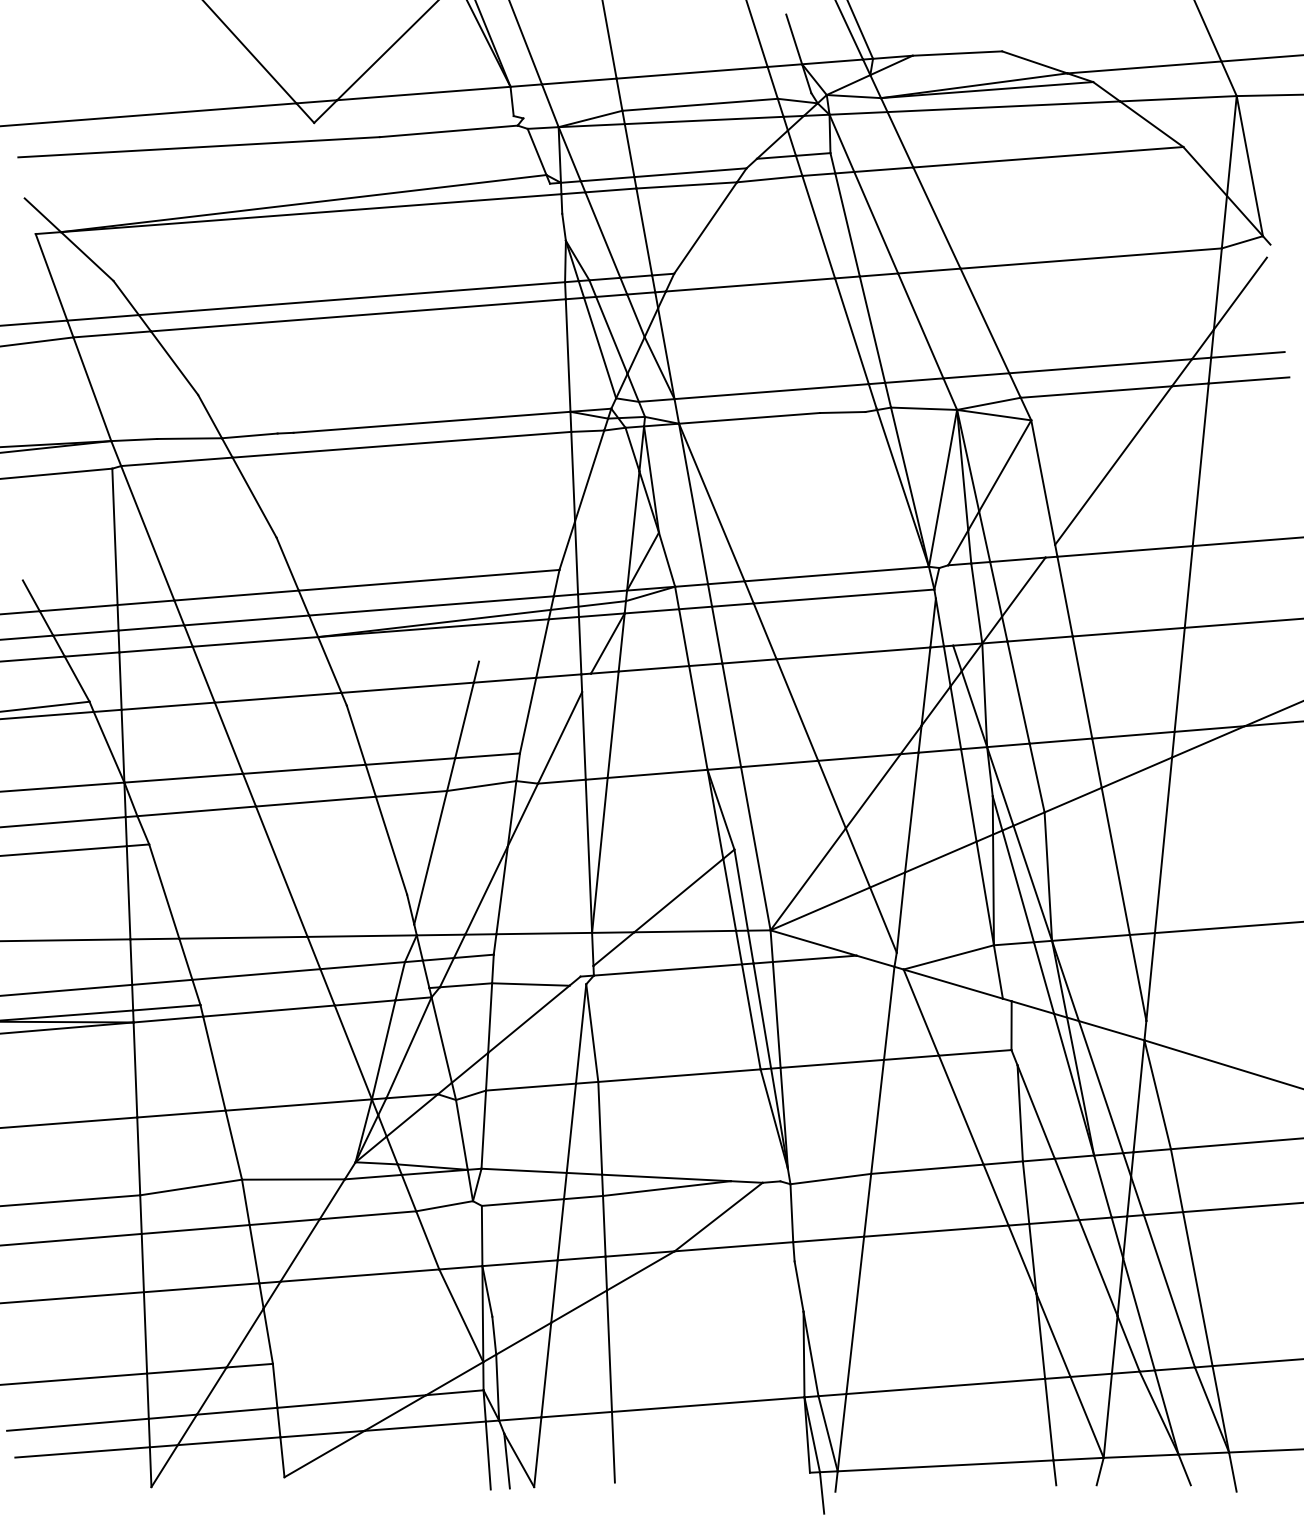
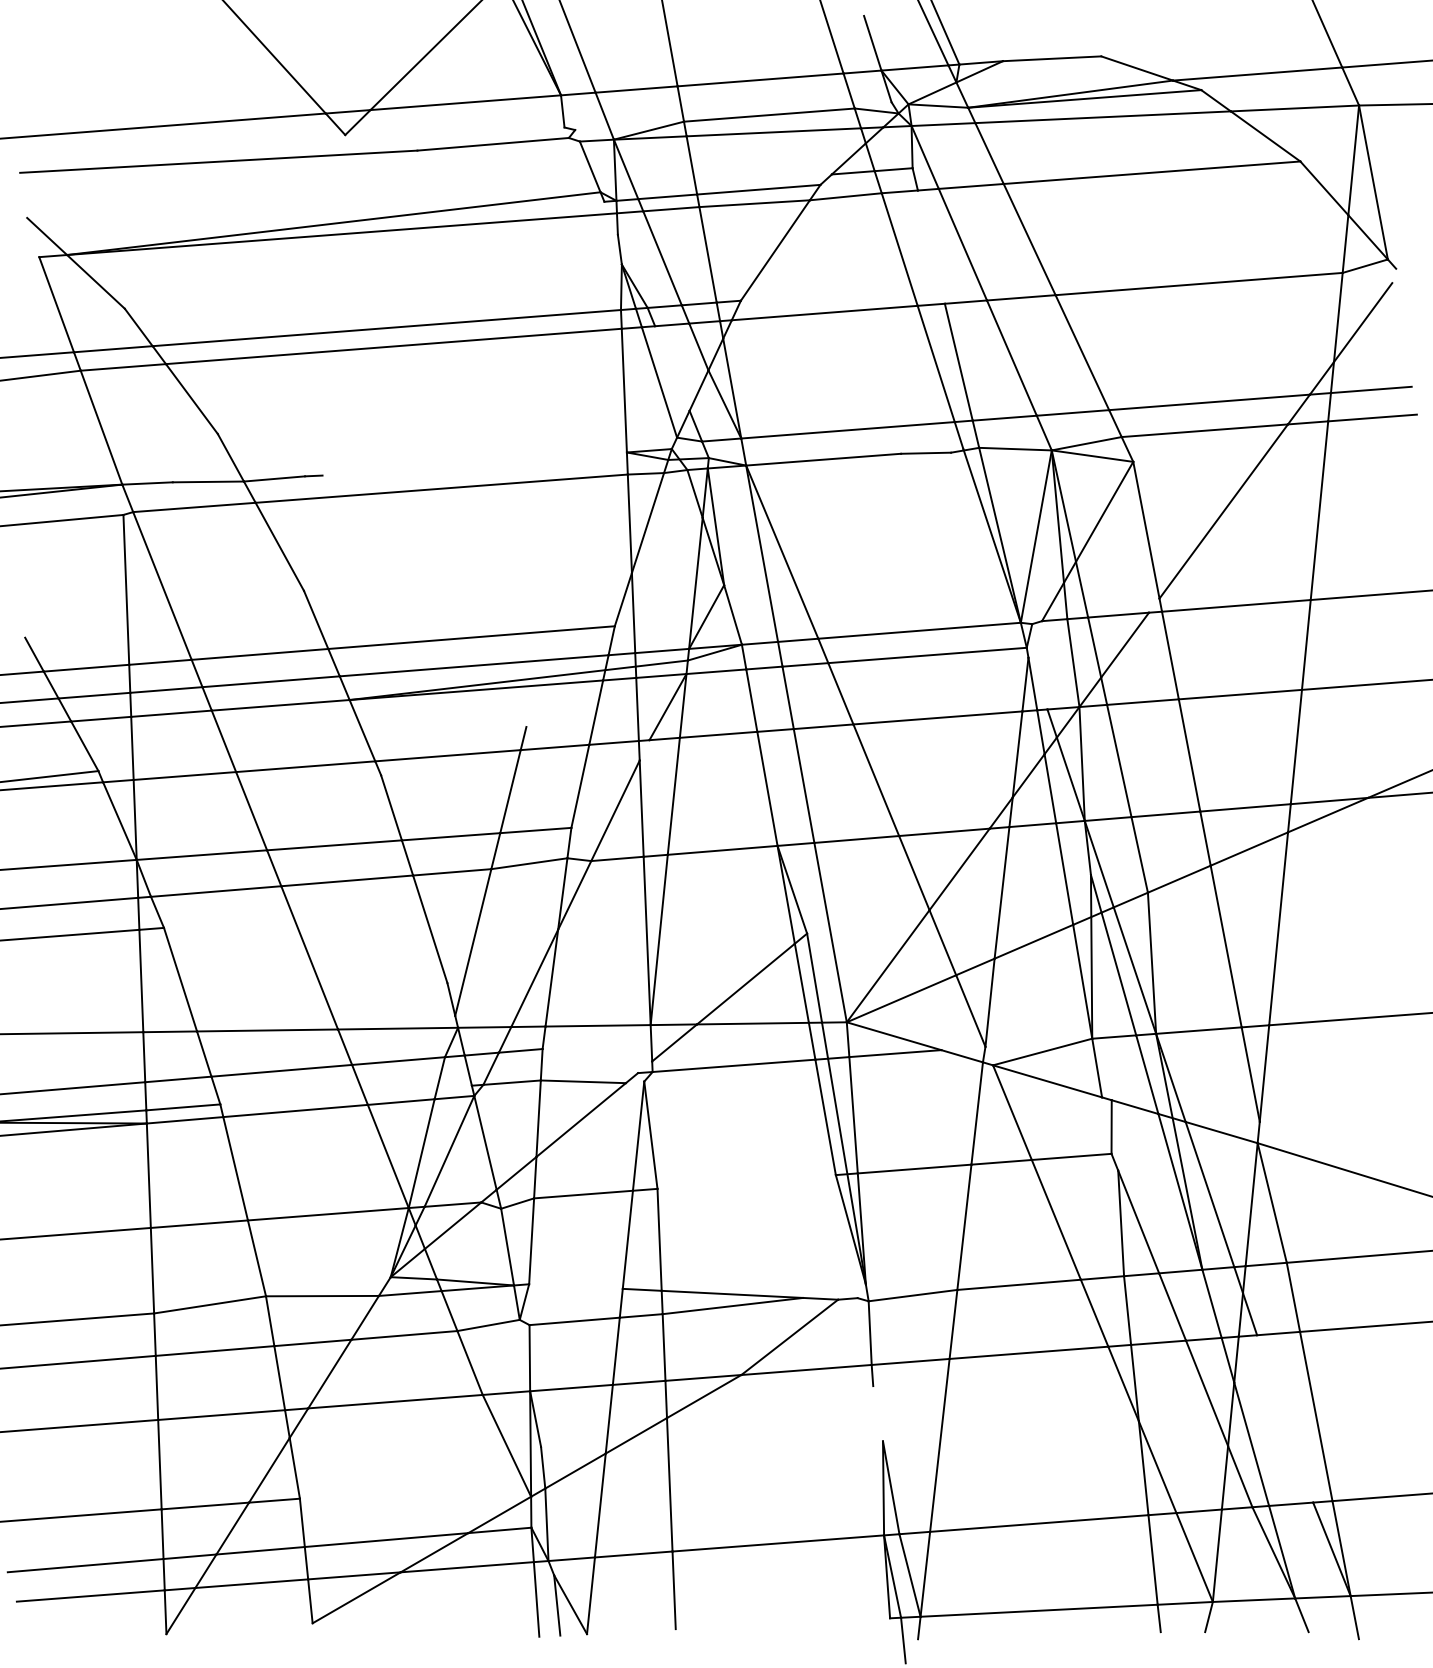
line: (847, 224) -> (931, 246), removed
line: (611, 334) -> (671, 367), removed
line: (431, 421) -> (474, 463), removed
line: (679, 1075) -> (746, 1181), removed
line: (523, 1170) -> (575, 1286), removed
line: (798, 1286) -> (877, 1413), removed
line: (1168, 1291) -> (1284, 1419), removed

